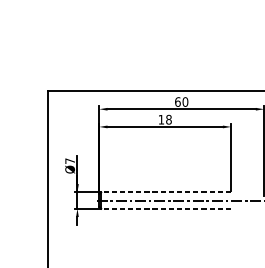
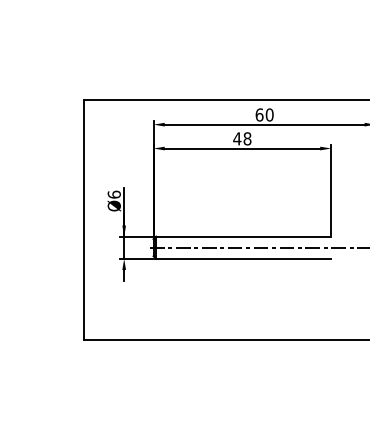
text: (161, 119) -> (237, 138), 18 -> 48
text: (69, 161) -> (113, 194), Ø7 -> Ø6
line: (165, 192) -> (243, 236), dashed -> solid
line: (165, 208) -> (243, 258), dashed -> solid

